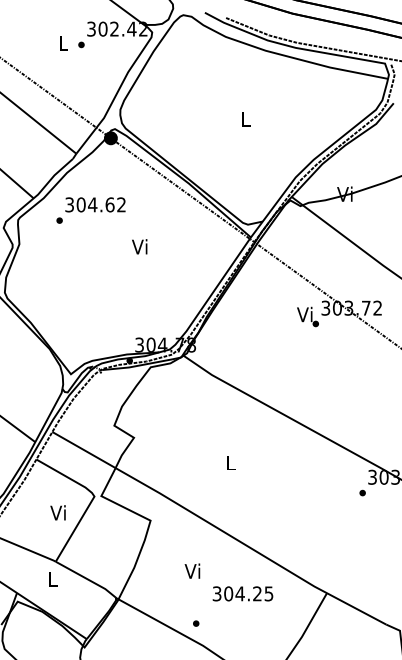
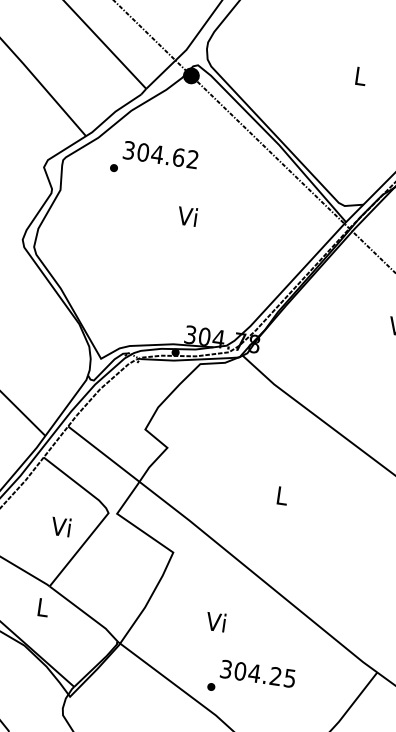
text: (139, 246) -> (187, 215), moved
text: (242, 593) -> (257, 673), moved

